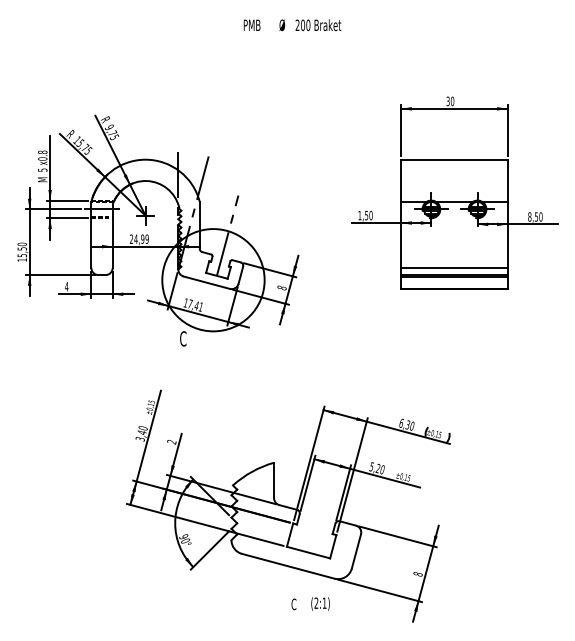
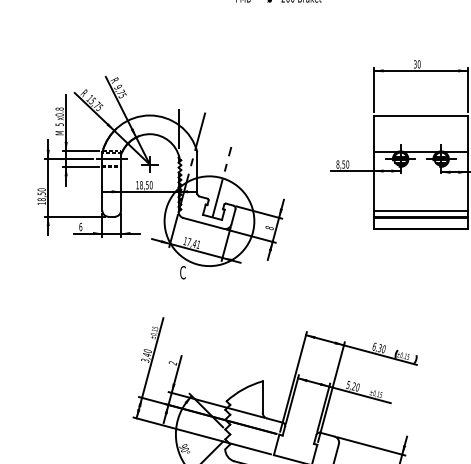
text: (359, 215) -> (337, 164), 1,50 -> 8,50
text: (138, 238) -> (143, 184), 24,99 -> 18,50
text: (21, 255) -> (41, 199), 15,50 -> 18,50
text: (66, 286) -> (80, 226), 4 -> 6

